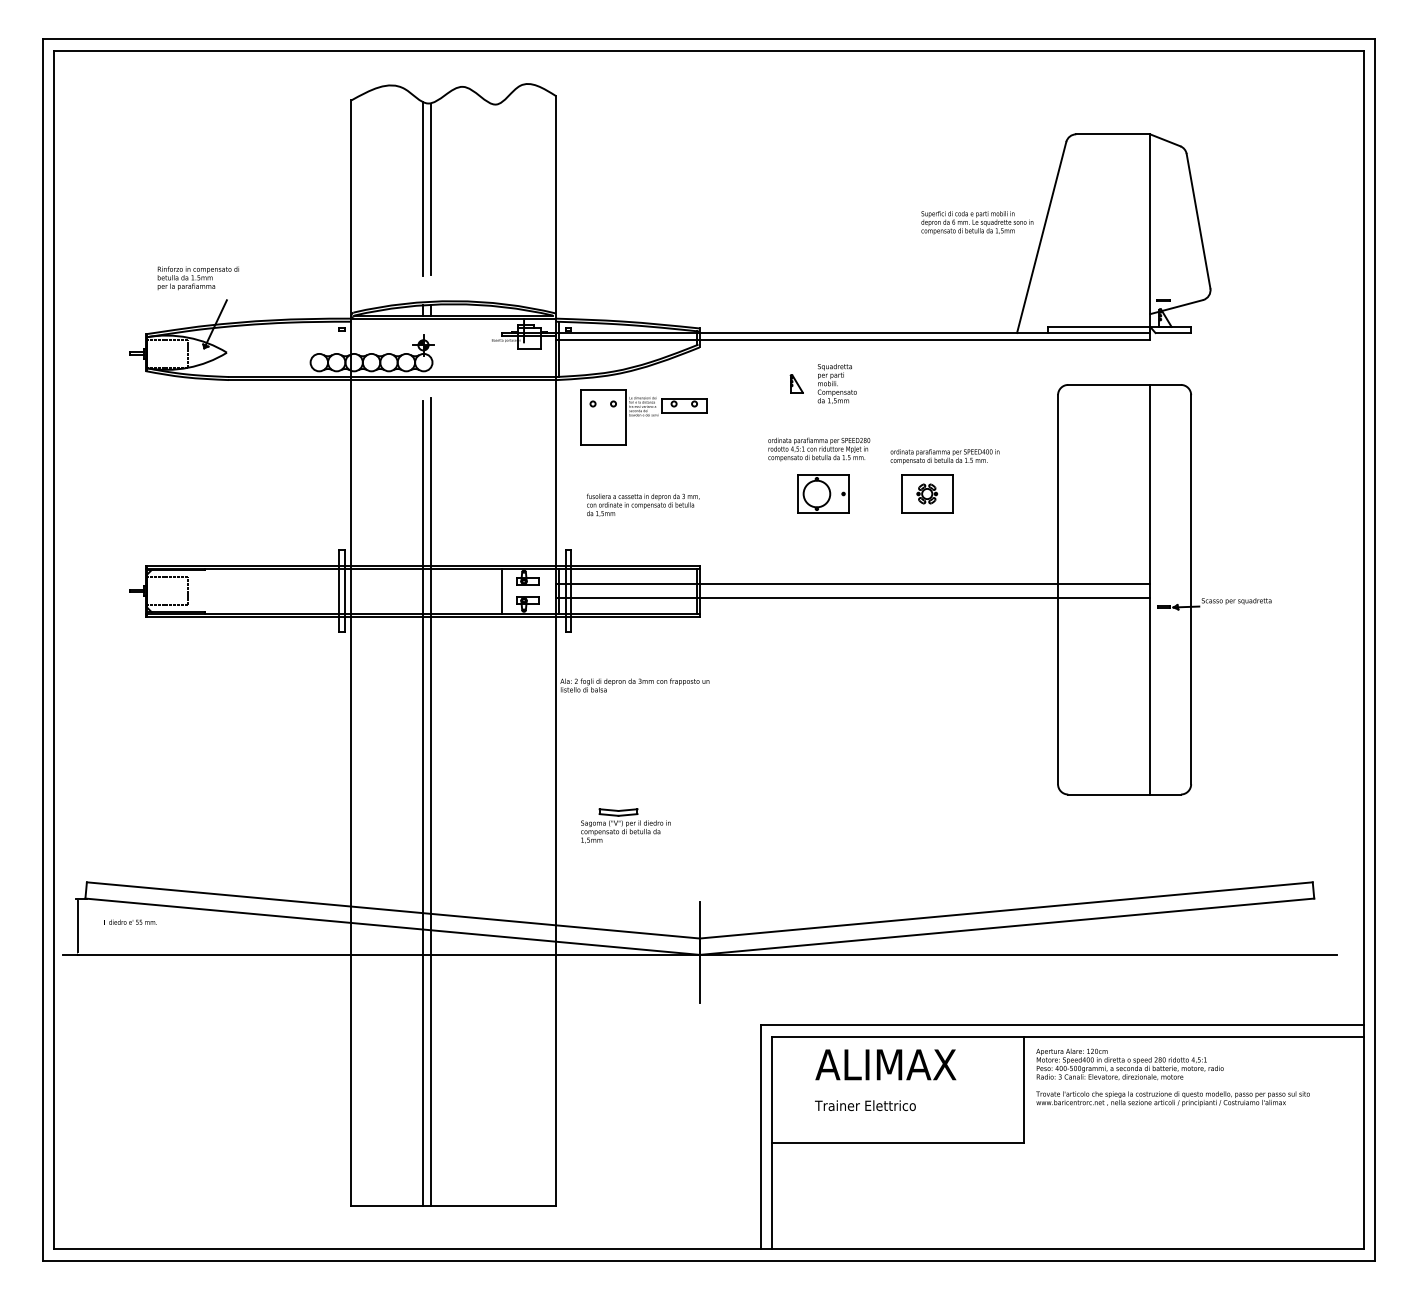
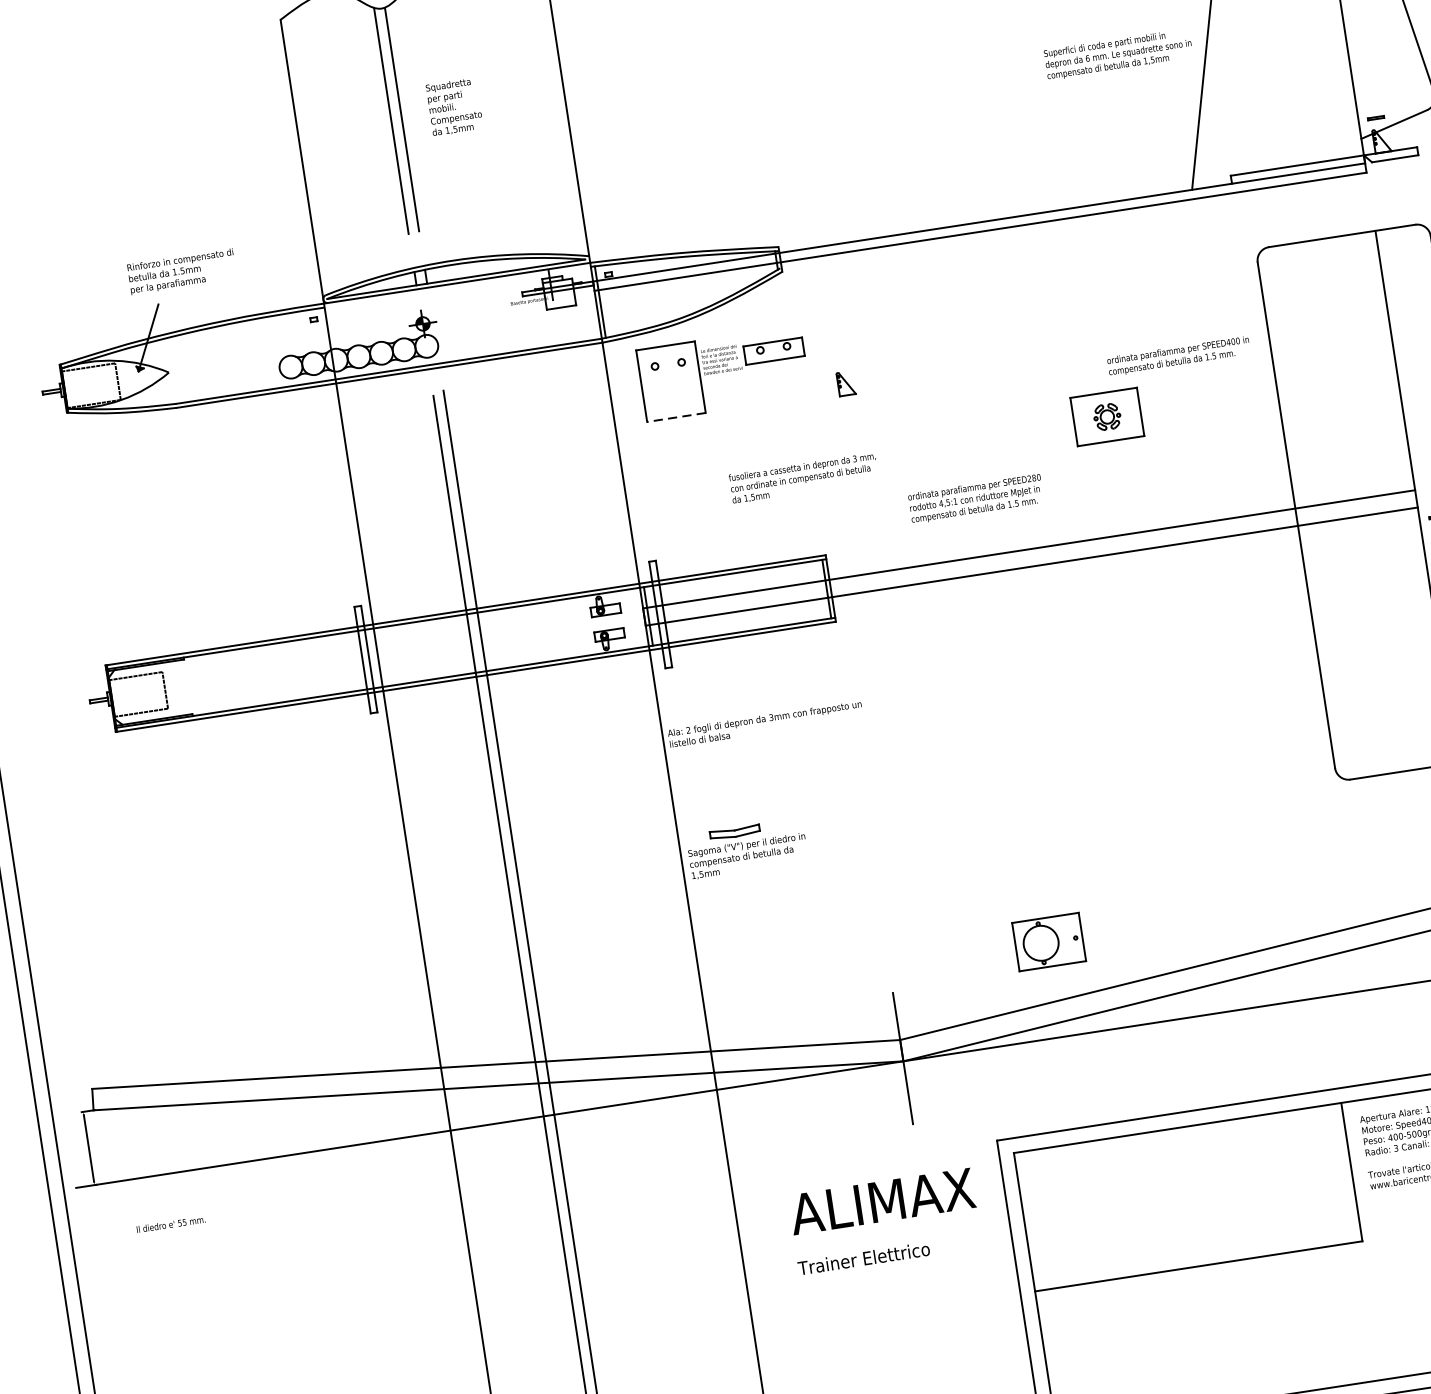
text: (197, 278) -> (180, 272), moved
part: (796, 383) -> (845, 383), moved
text: (836, 383) -> (453, 106), moved
line: (603, 444) -> (676, 417), solid -> dashed
text: (819, 449) -> (976, 498), moved
text: (944, 456) -> (1178, 356), moved
part: (823, 493) -> (1049, 941), moved
text: (643, 504) -> (804, 477), moved
line: (501, 590) -> (573, 627), removed
part: (625, 825) -> (746, 848), moved
text: (130, 921) -> (170, 1223), moved
text: (885, 1080) -> (884, 1221), moved

